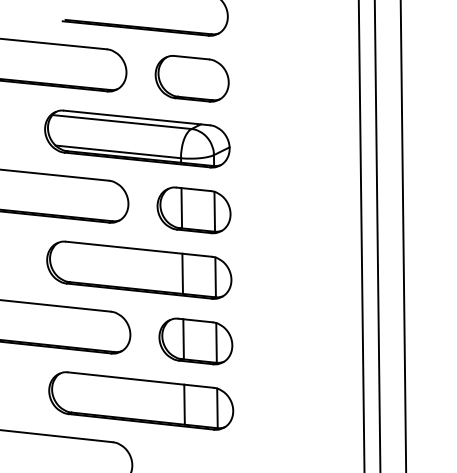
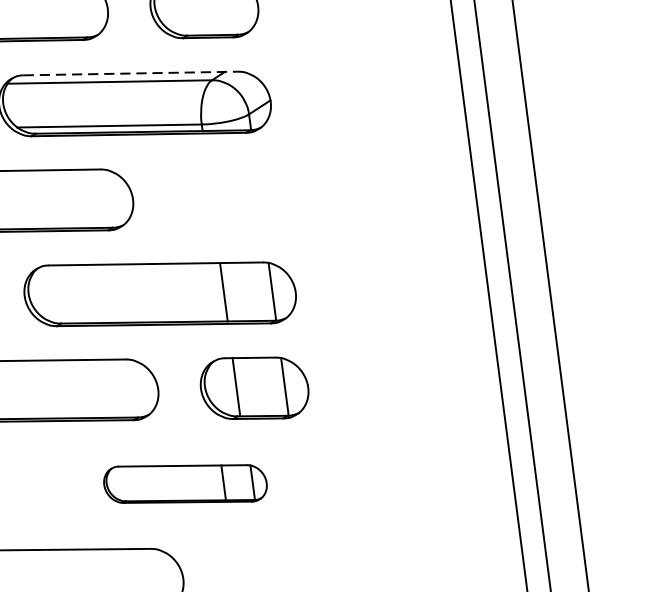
line: (137, 118) -> (131, 74), solid -> dashed
part: (193, 210) -> (228, 198), removed
part: (141, 400) -> (185, 483), size x0.6

